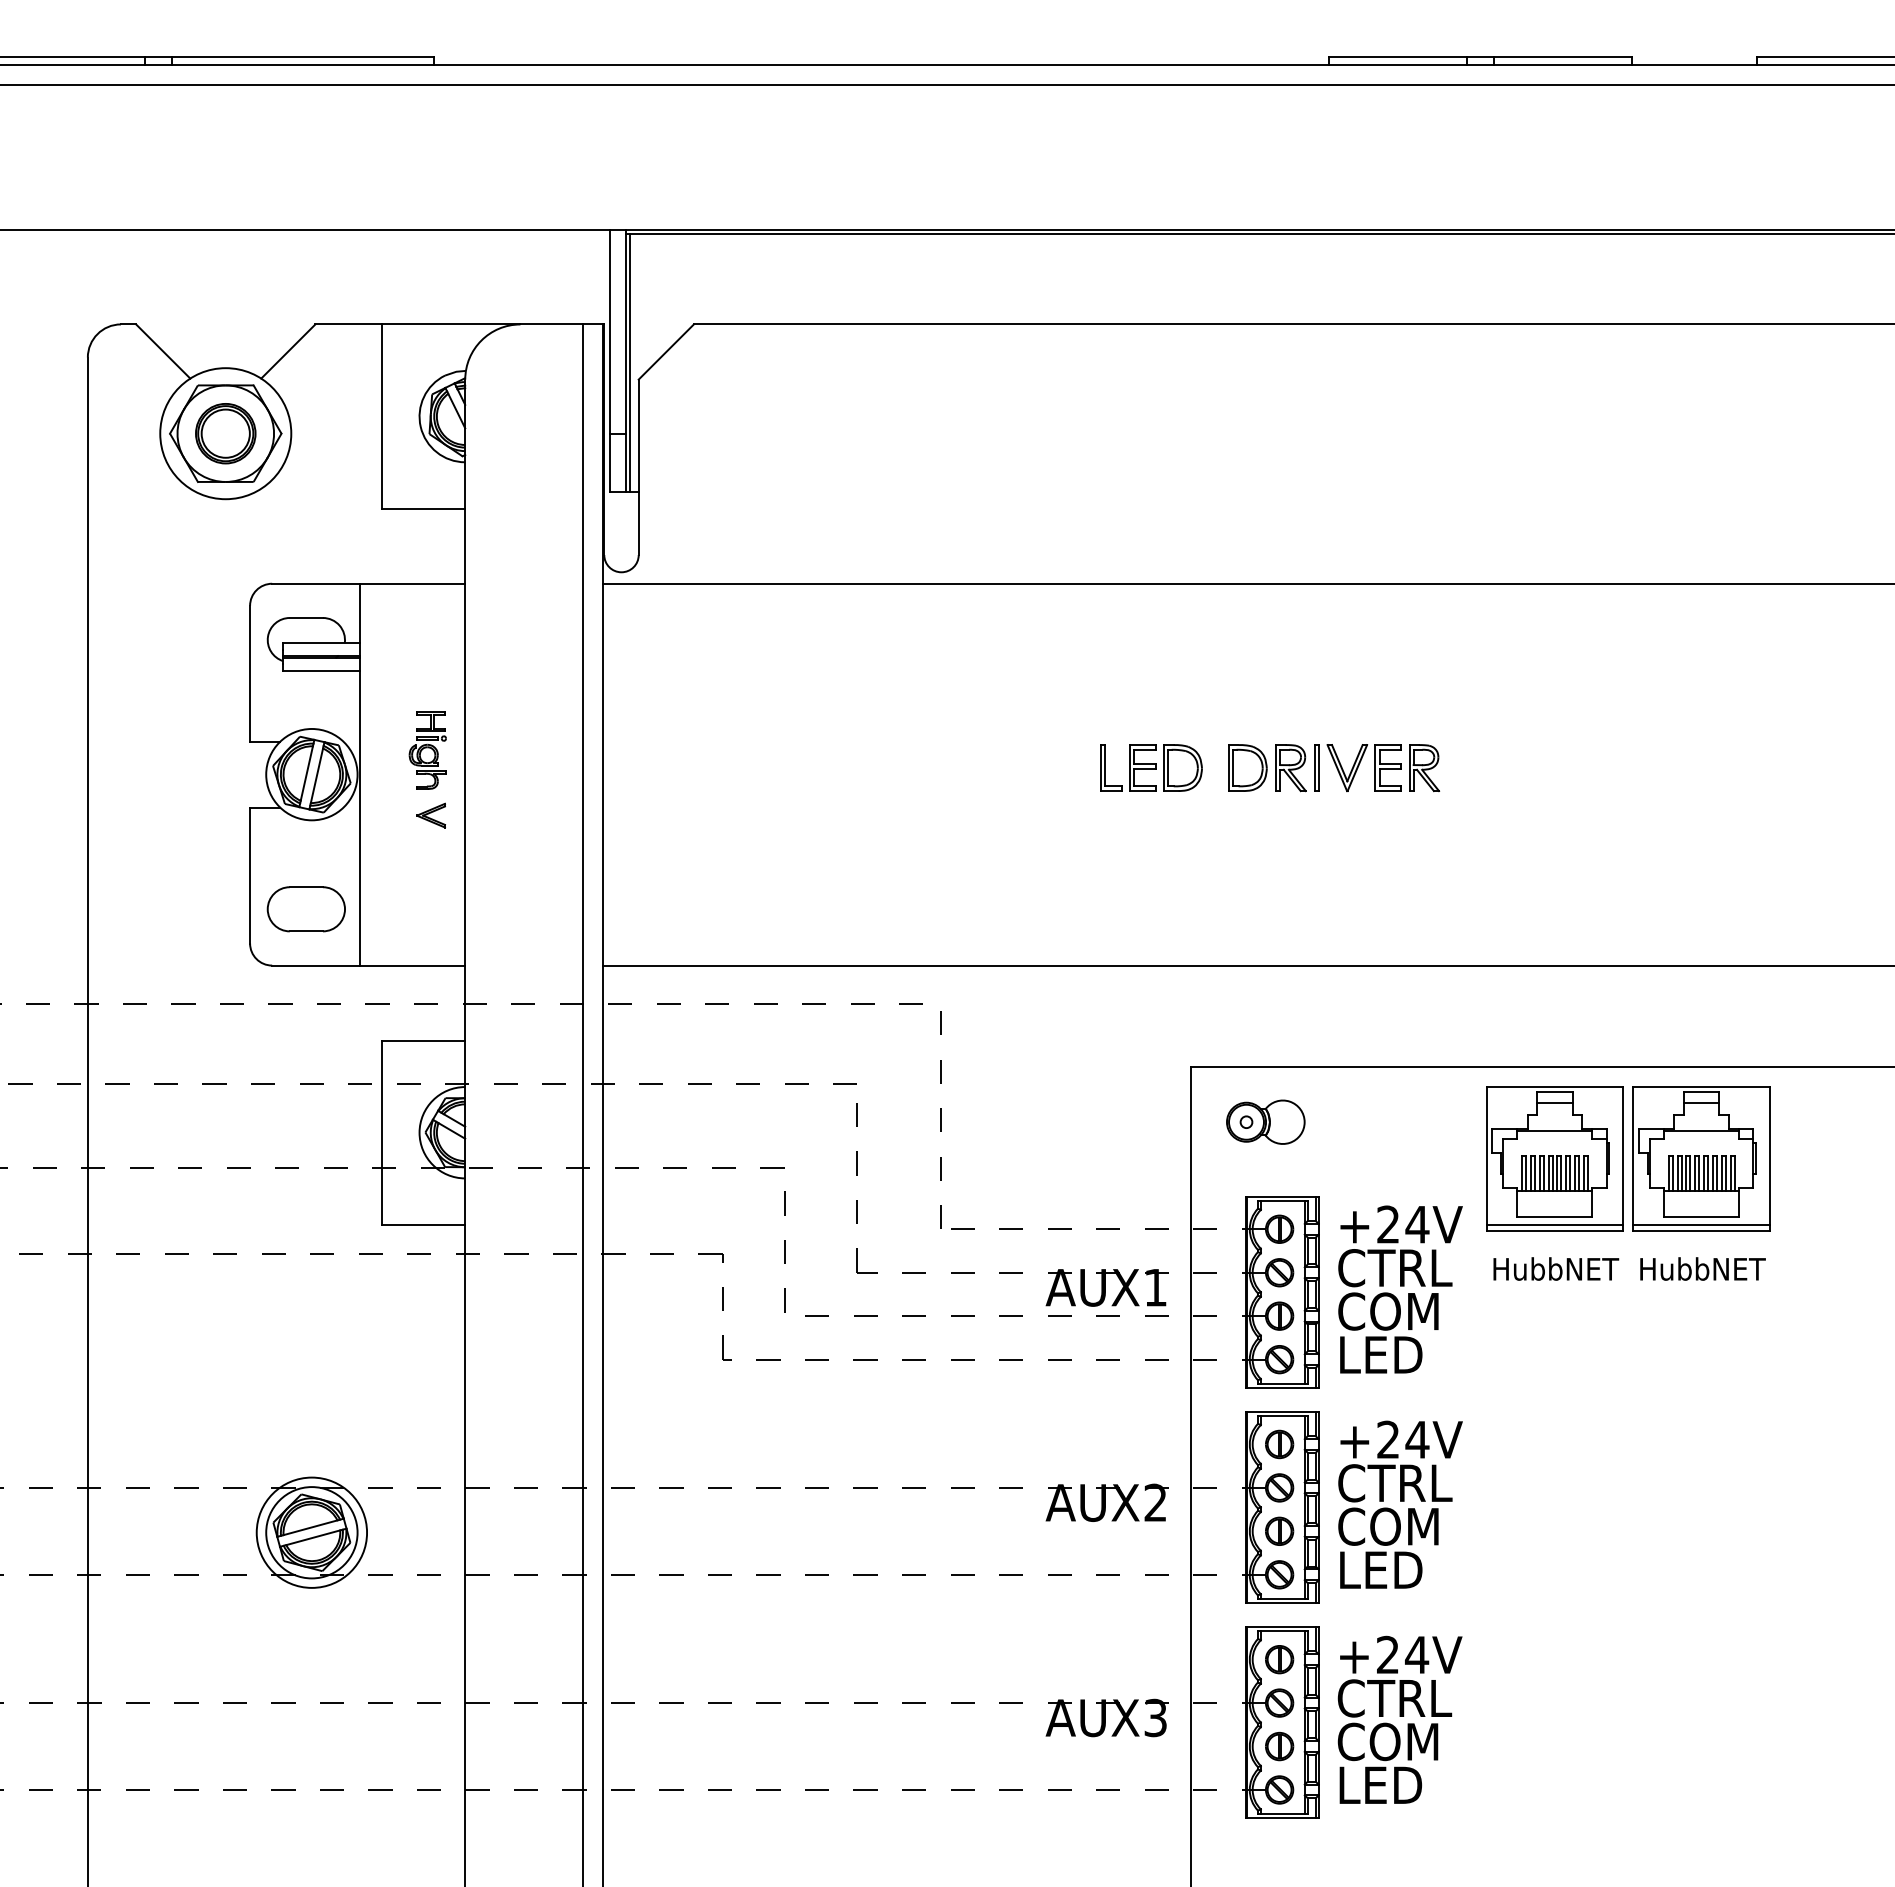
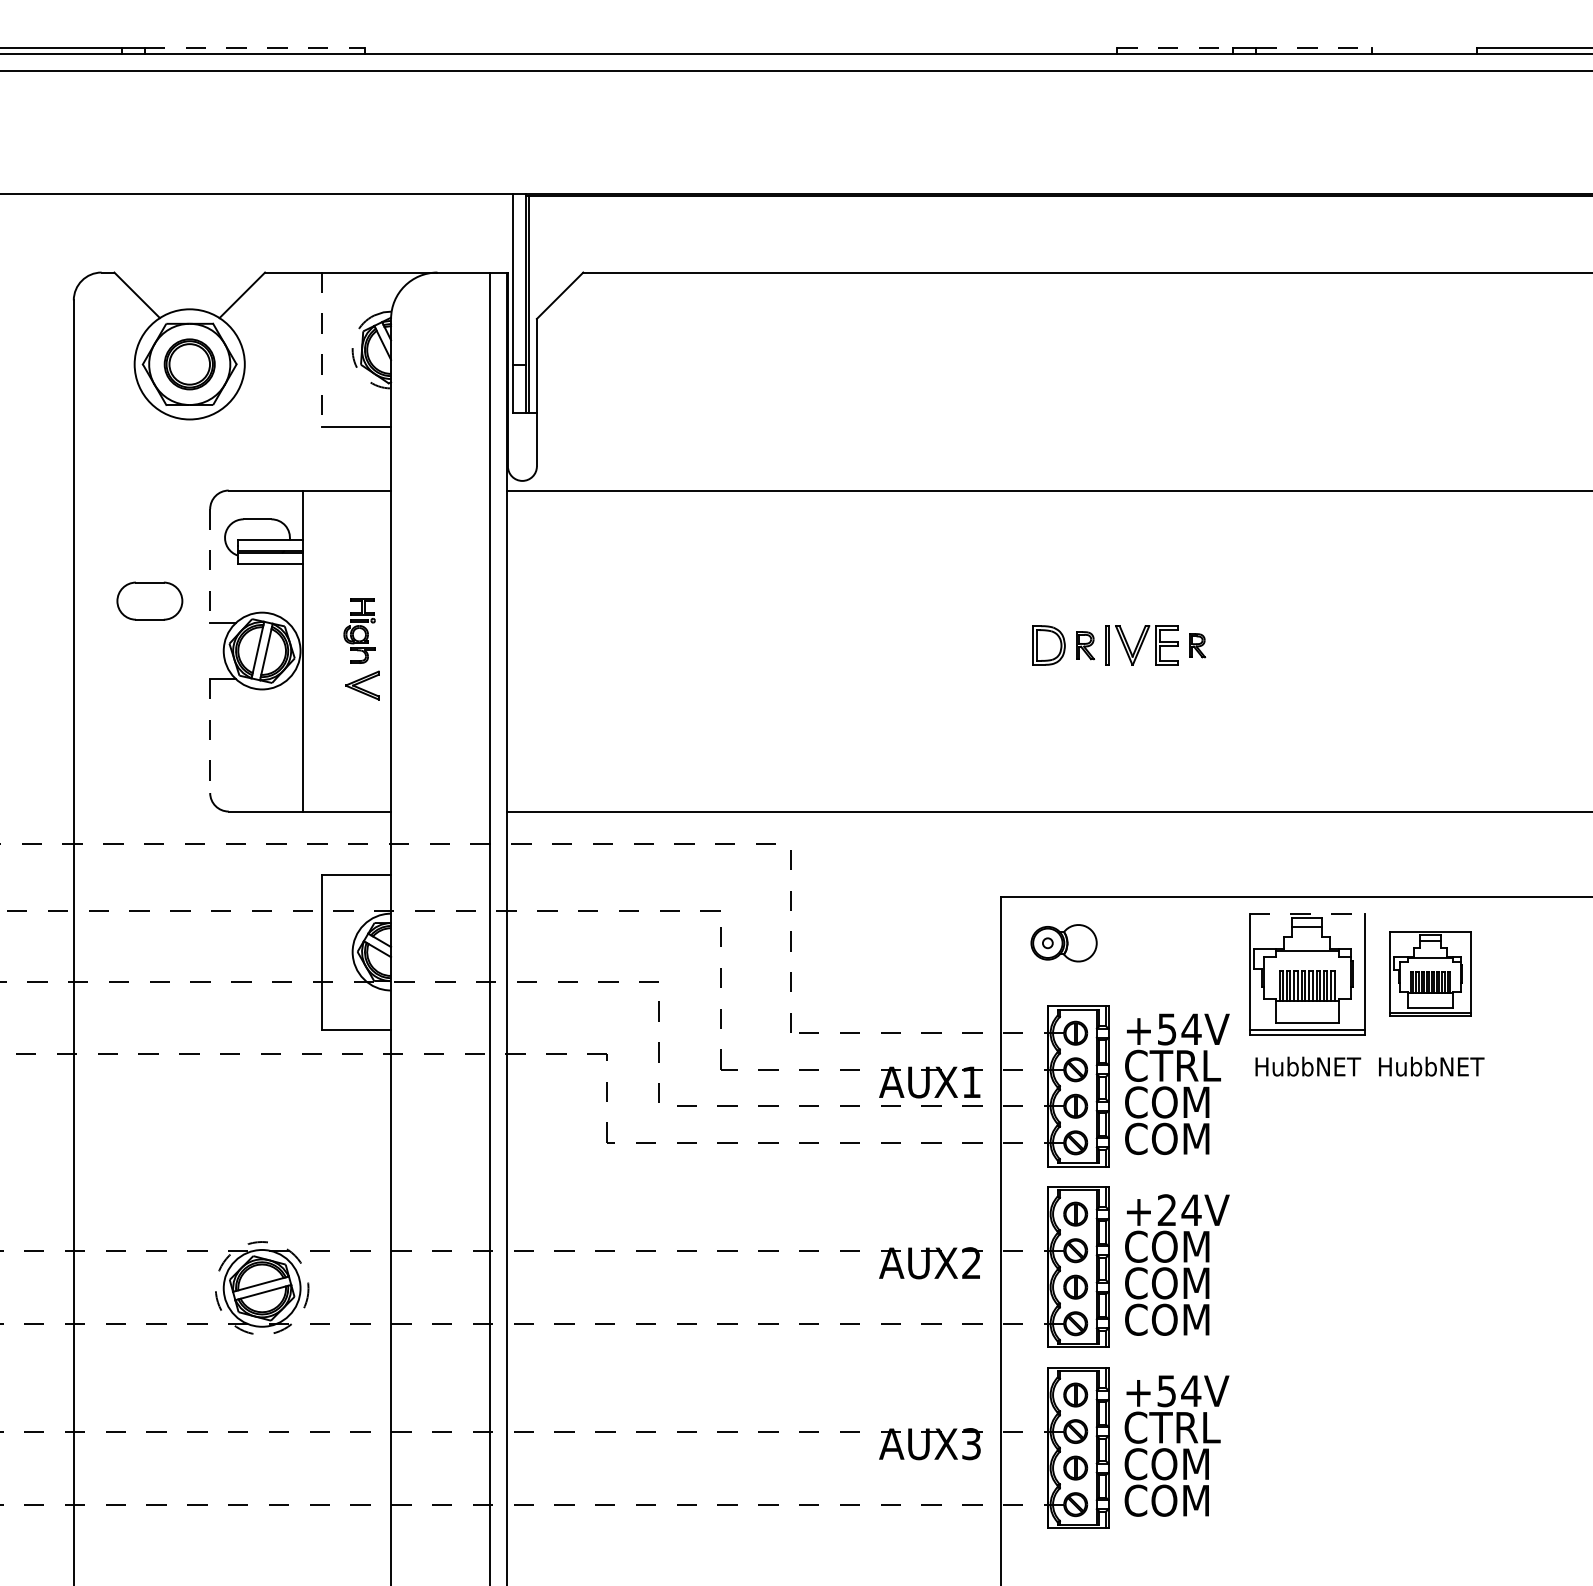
line: (303, 56) -> (255, 47), solid -> dashed
line: (1397, 56) -> (1174, 47), solid -> dashed
line: (1563, 56) -> (1314, 47), solid -> dashed
line: (382, 417) -> (321, 350), solid -> dashed
arc: (420, 426) -> (353, 358), solid -> dashed
line: (250, 673) -> (210, 566), solid -> dashed
part: (1151, 767) -> (968, 645), removed
part: (1290, 768) -> (1084, 645), size x0.7
part: (1424, 768) -> (1197, 645), size x0.6
part: (430, 815) -> (361, 685), size x1.4
line: (250, 875) -> (210, 735), solid -> dashed
part: (305, 909) -> (149, 601), moved
line: (1555, 1087) -> (1307, 914), solid -> dashed
part: (1701, 1158) -> (1430, 973), size x0.7
text: (1387, 1224) -> (1166, 1029), +24V -> +54V
text: (1388, 1354) -> (1167, 1138), LED -> COM
text: (1409, 1483) -> (1184, 1246), CTRL -> COM
circle: (311, 1532) -> (261, 1288), solid -> dashed
text: (1388, 1570) -> (1167, 1320), LED -> COM
text: (1387, 1654) -> (1166, 1390), +24V -> +54V
text: (1387, 1785) -> (1166, 1500), LED -> COM

